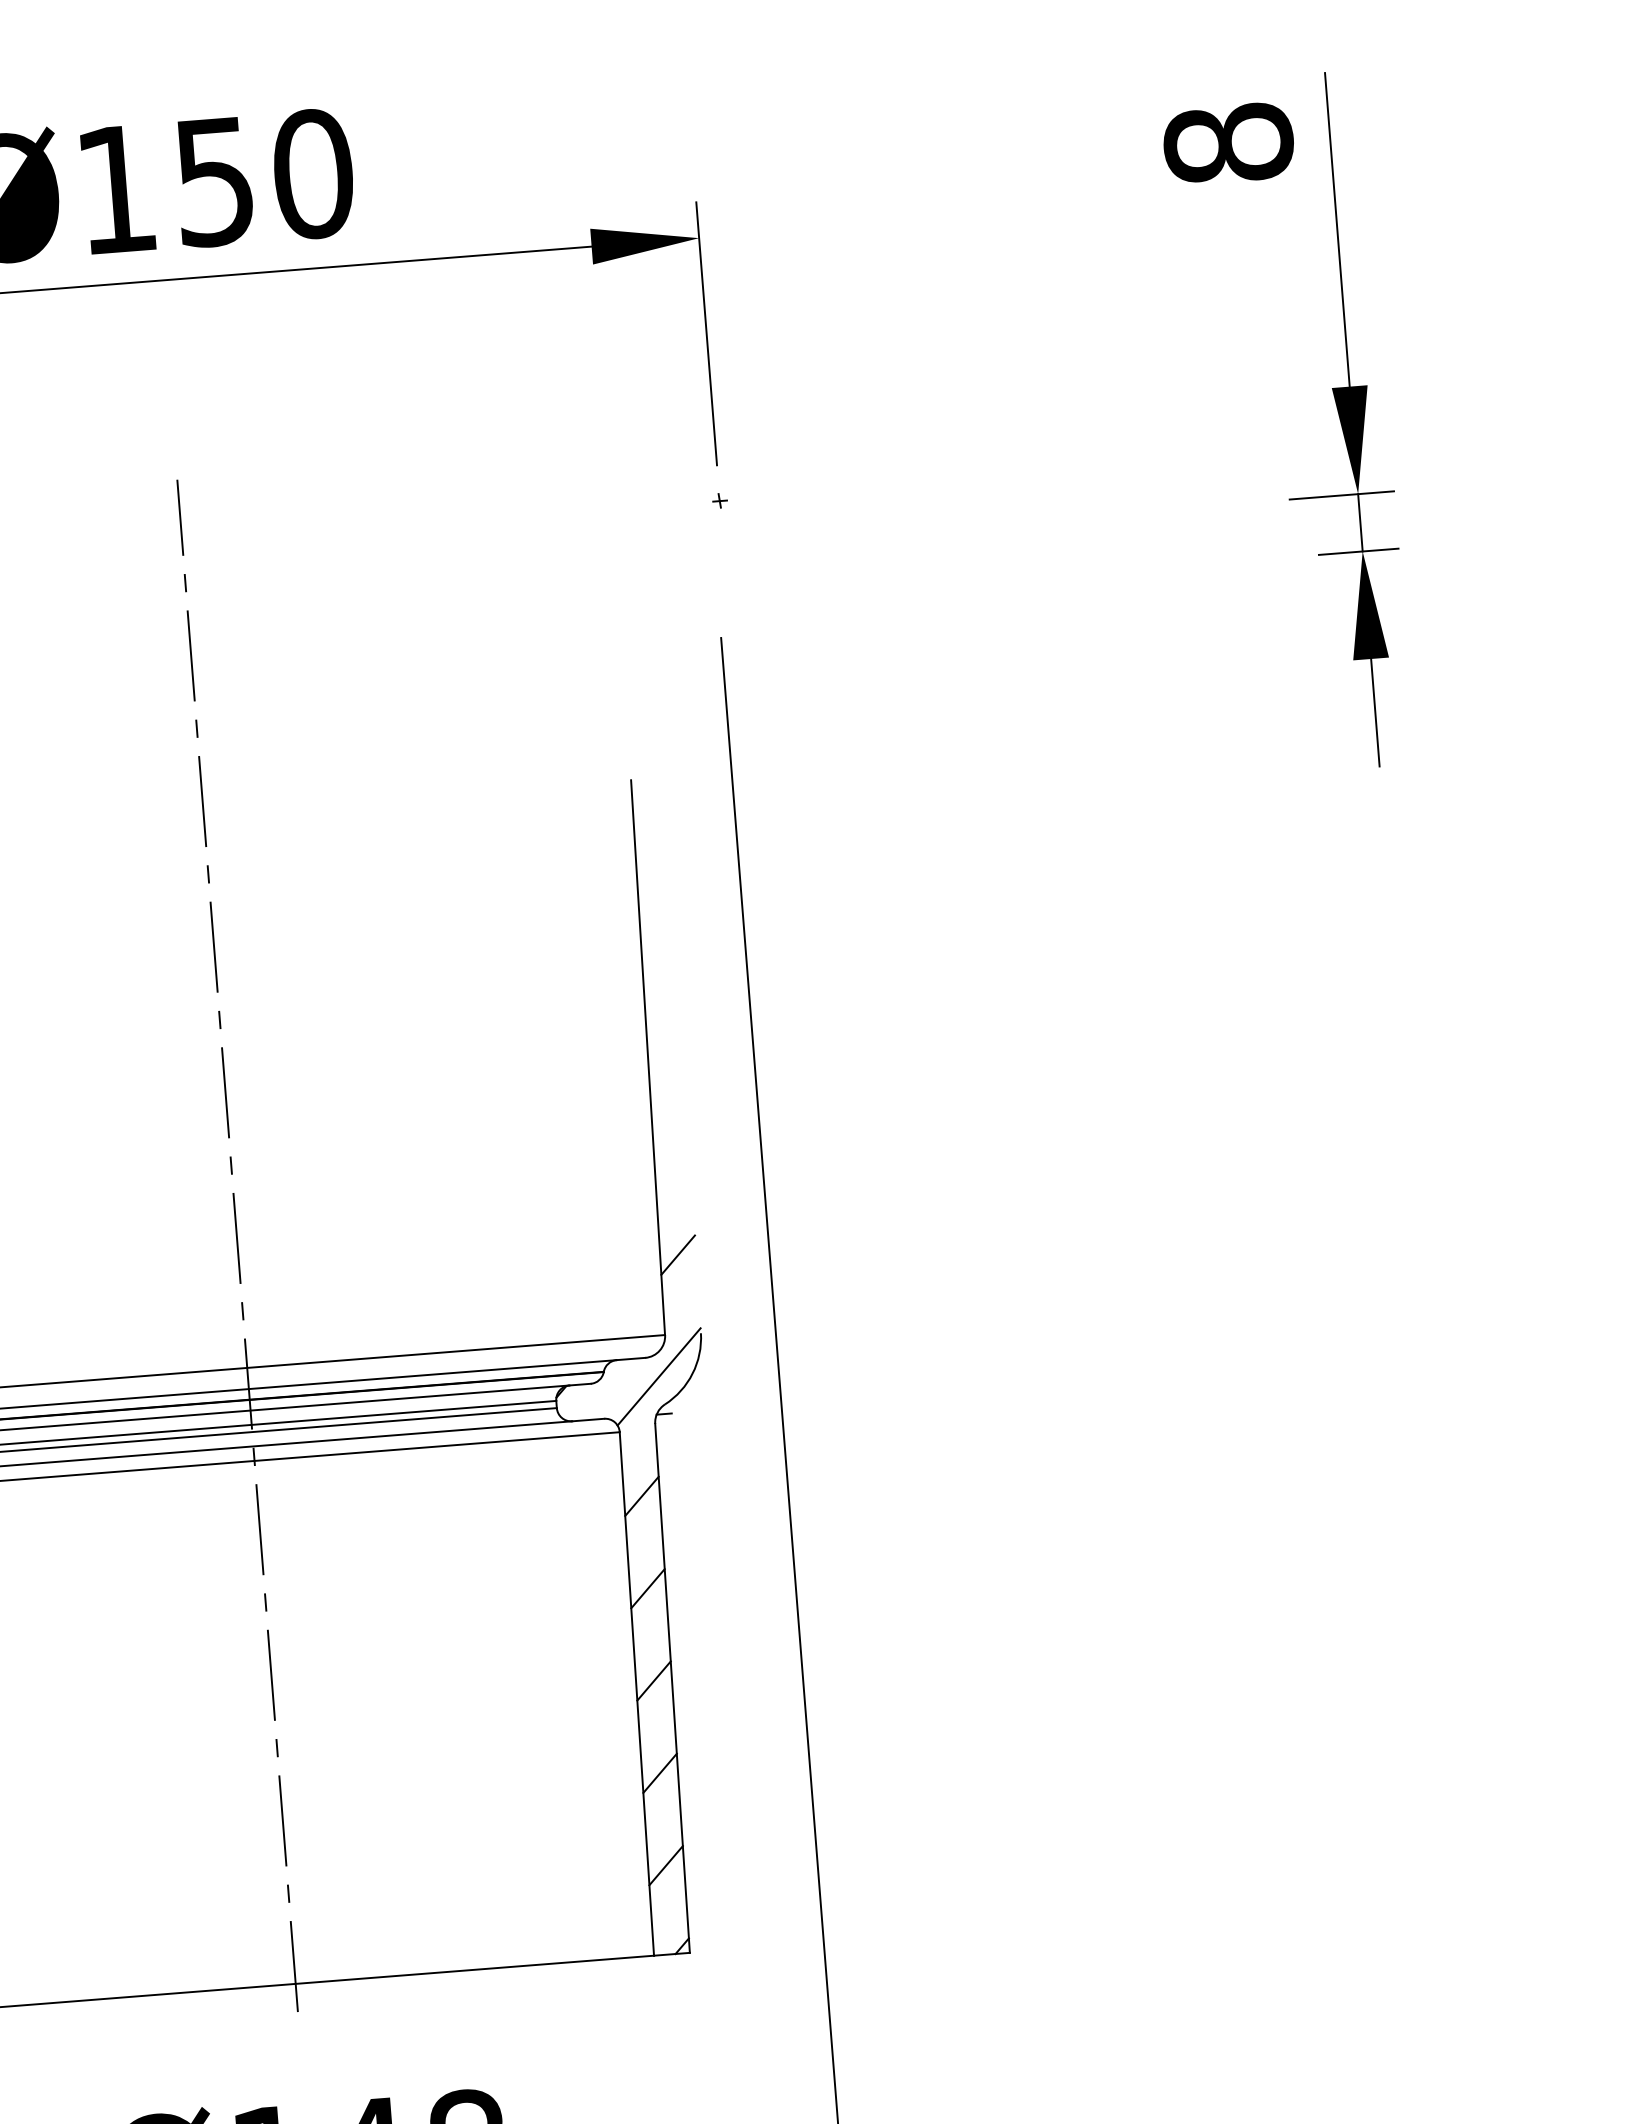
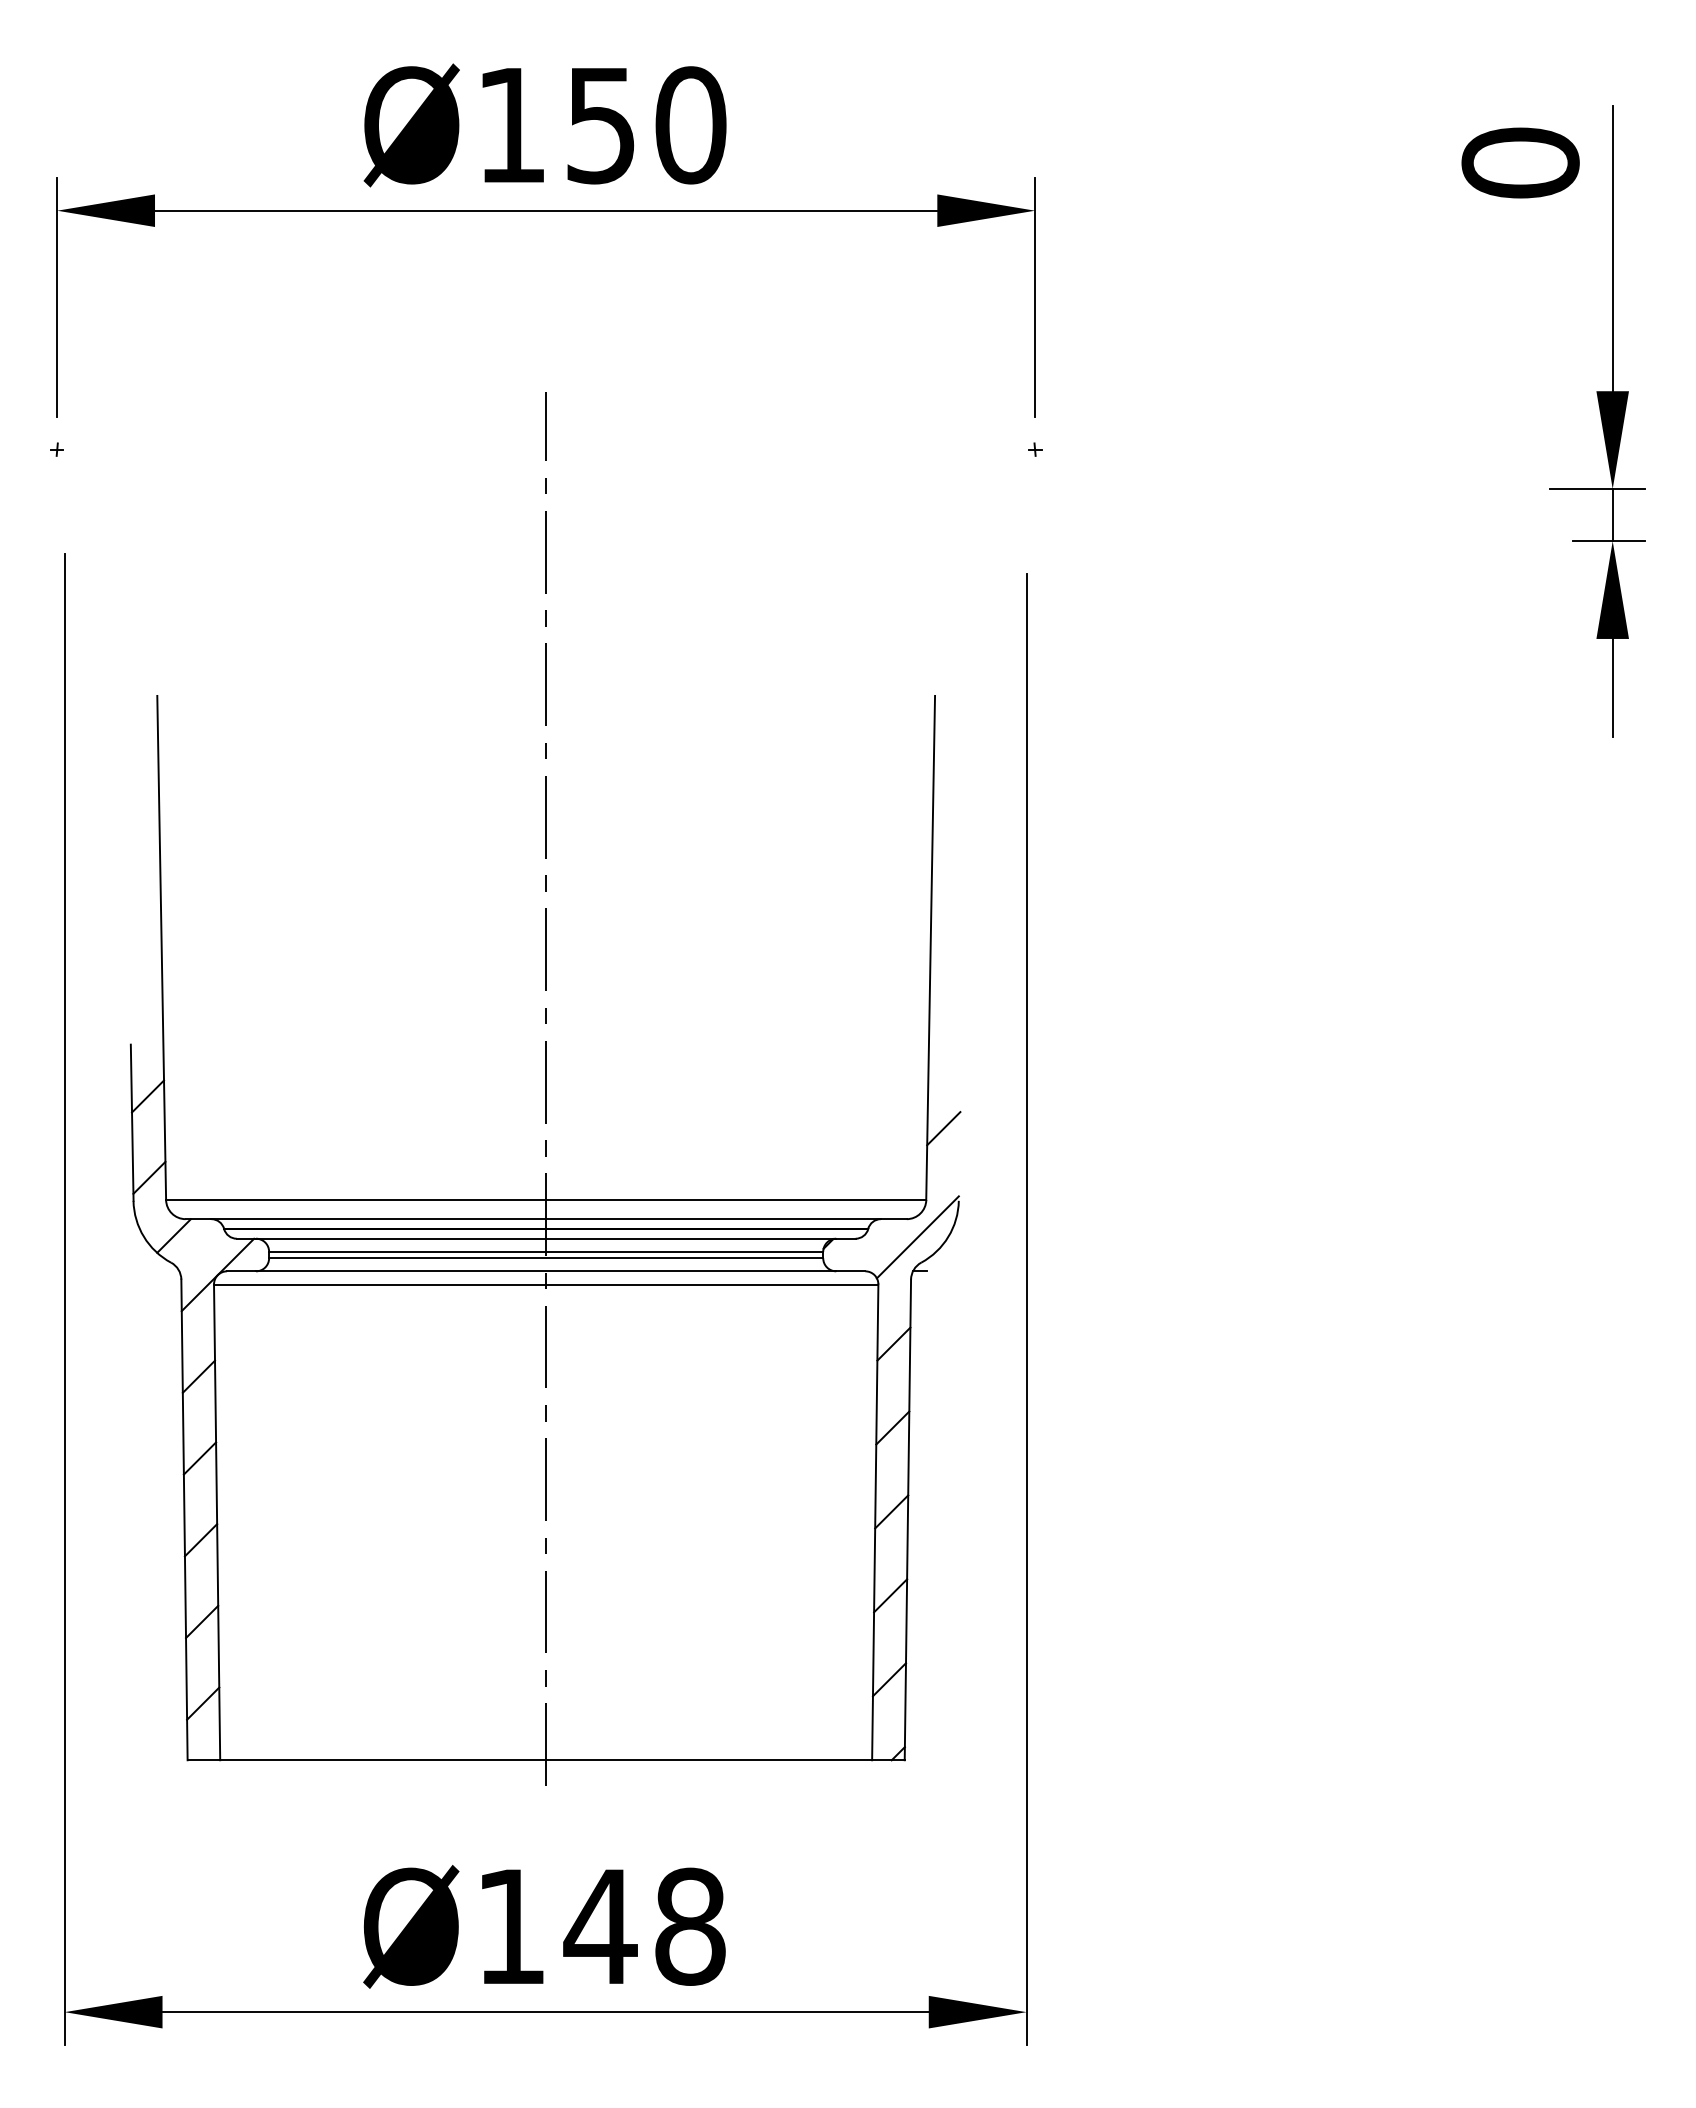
text: (1228, 143) -> (1520, 162), 8 -> 0

